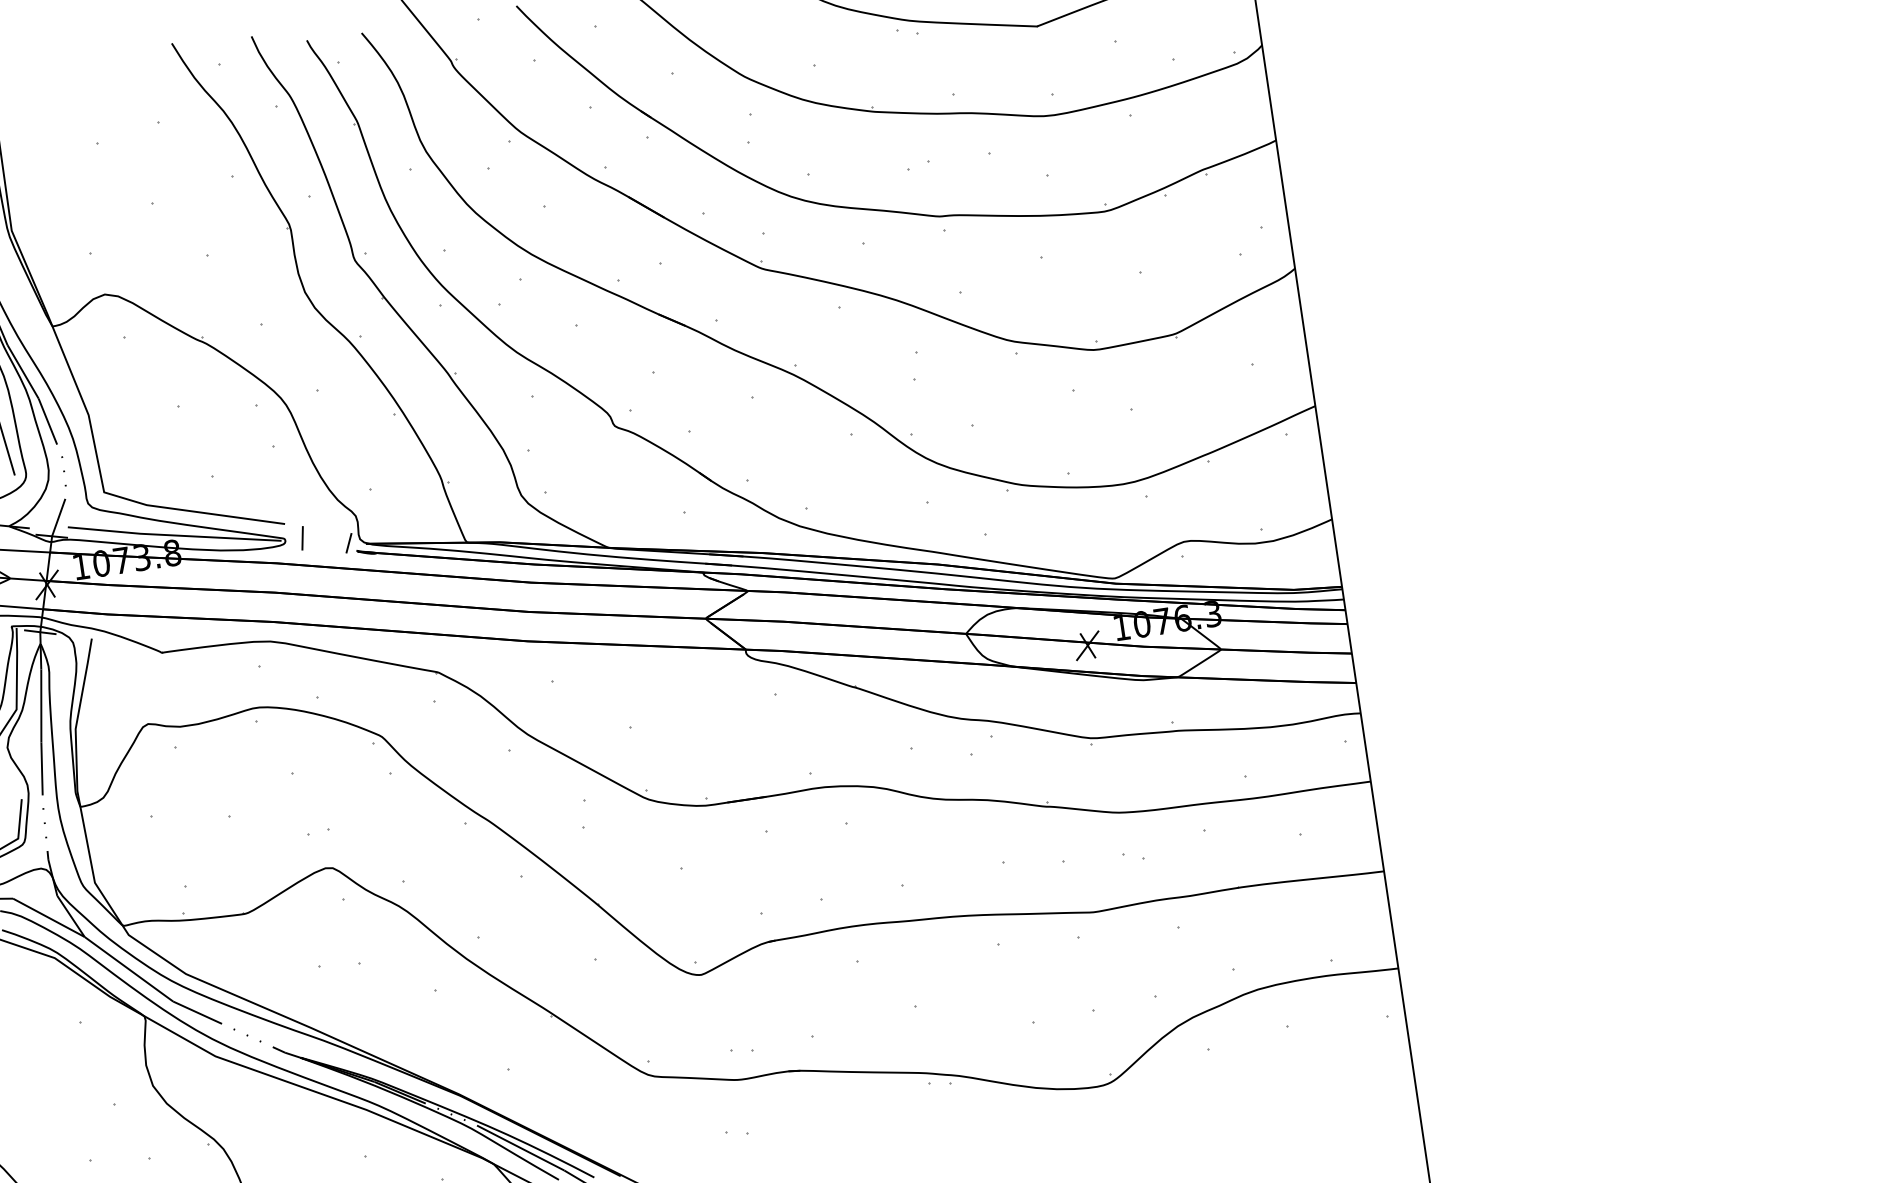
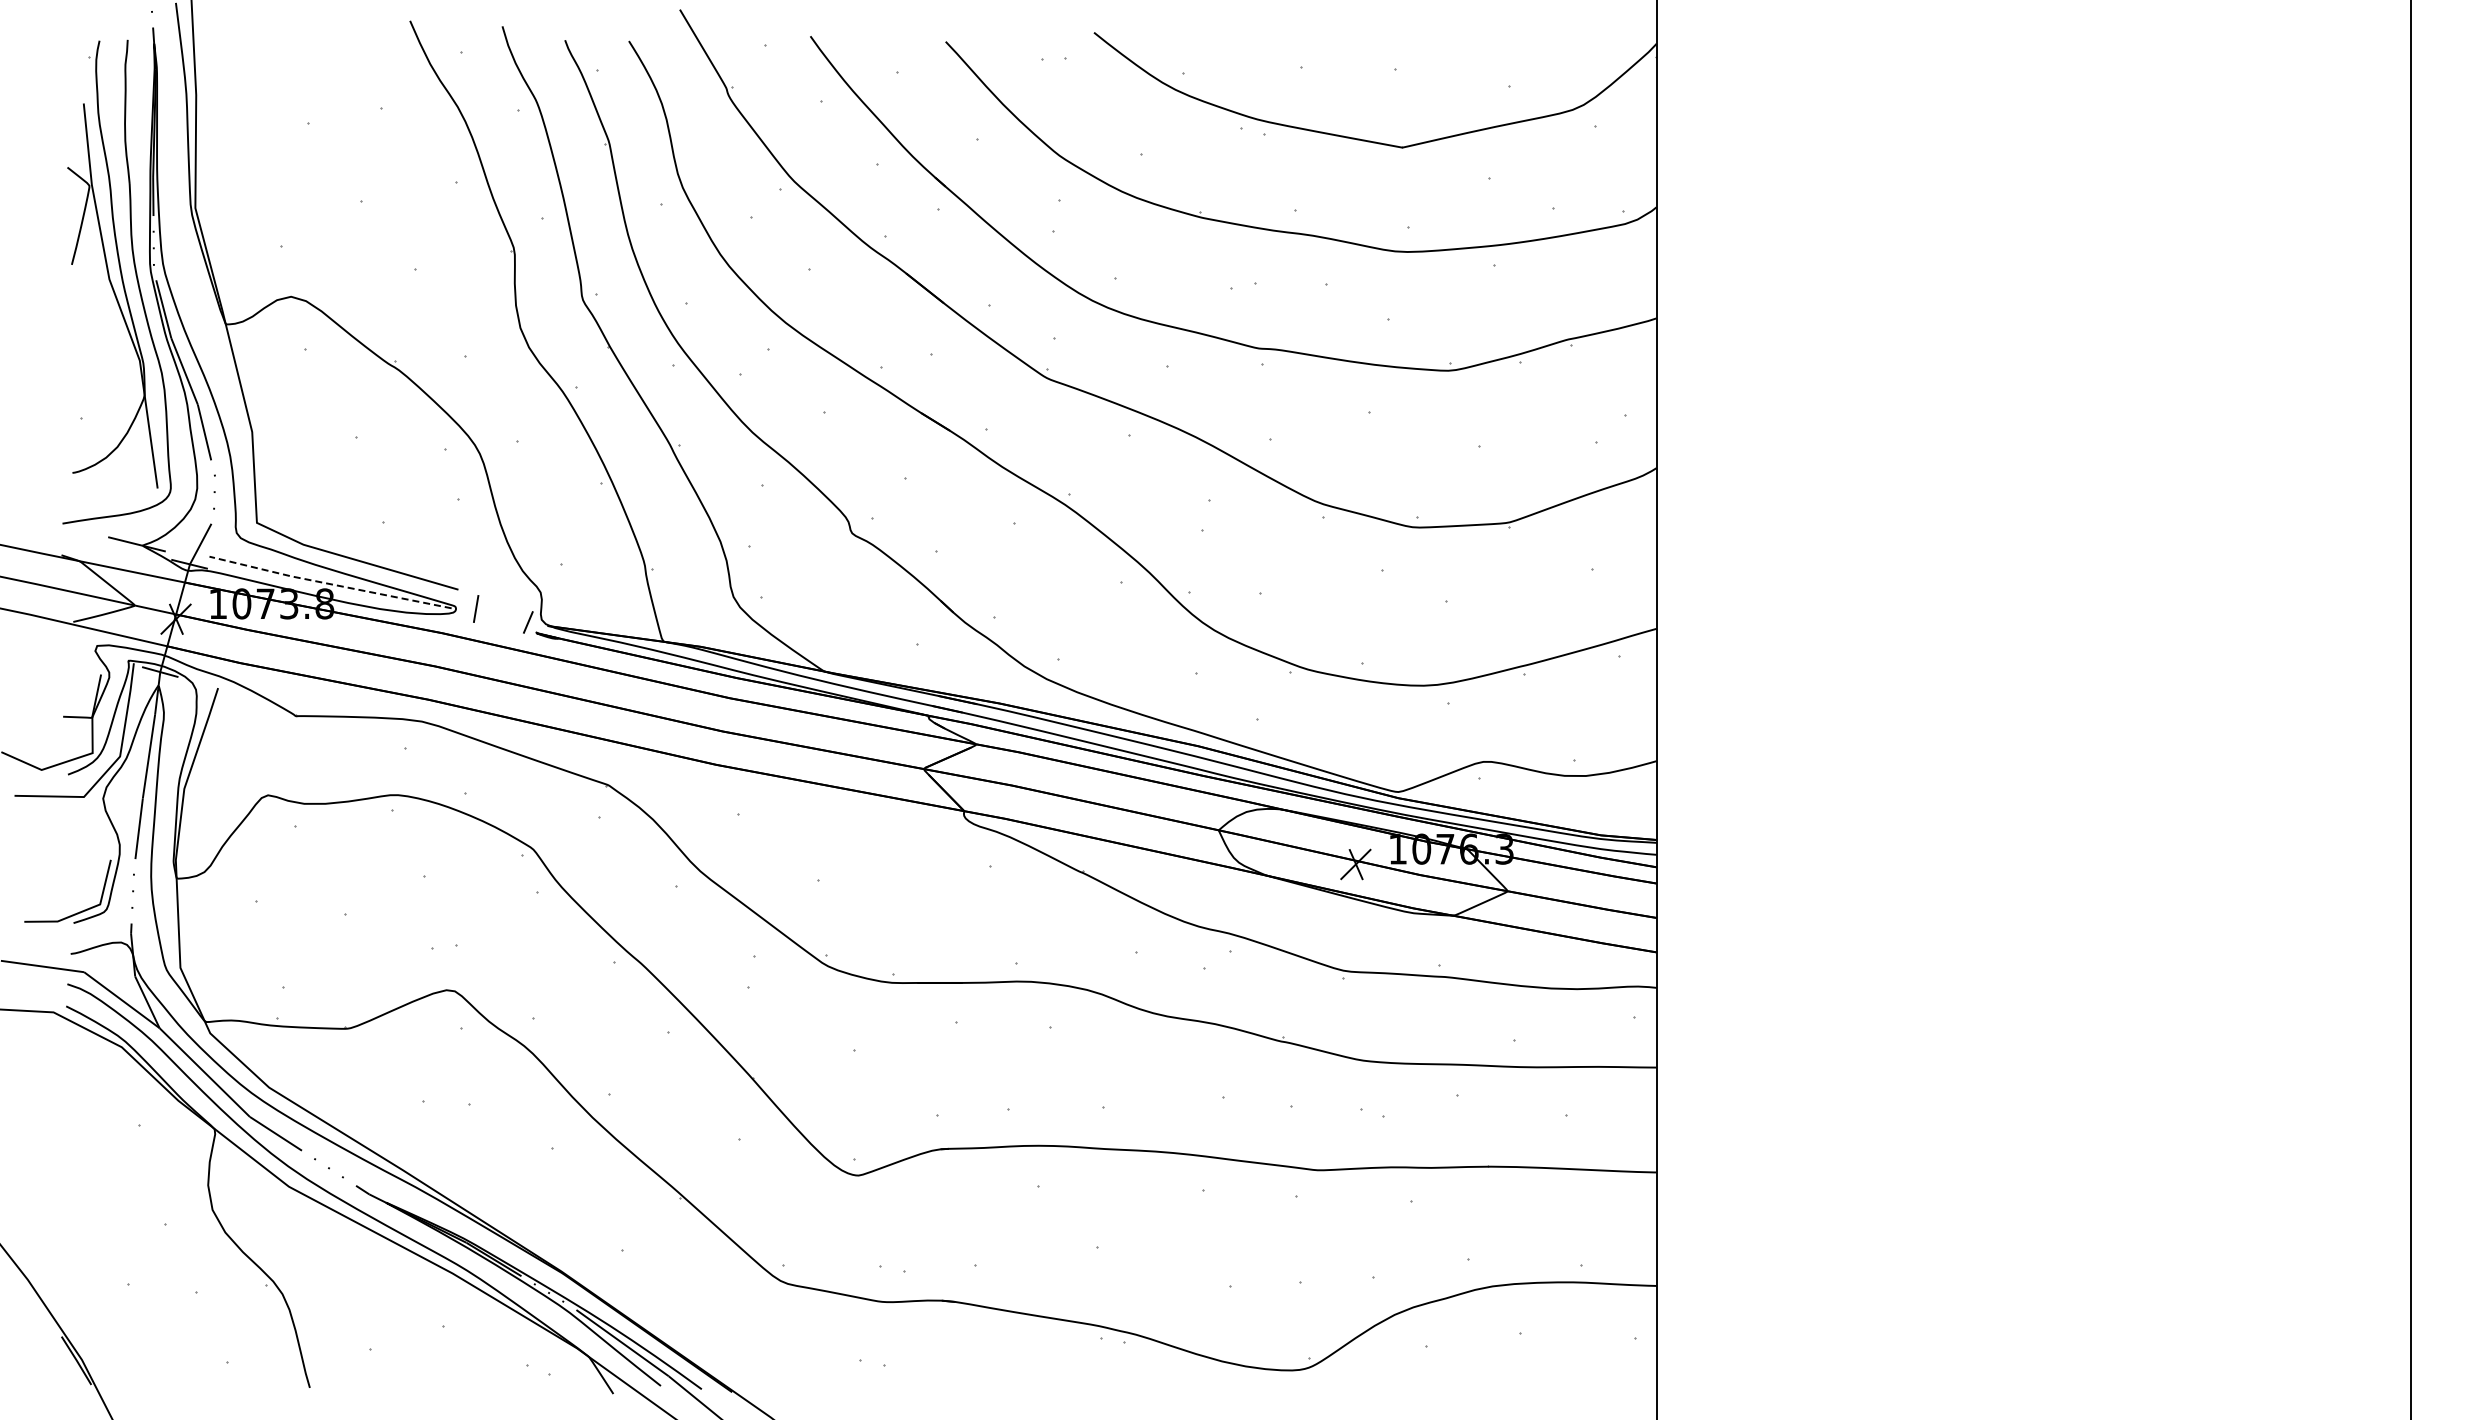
line: (173, 535) -> (329, 583), solid -> dashed

